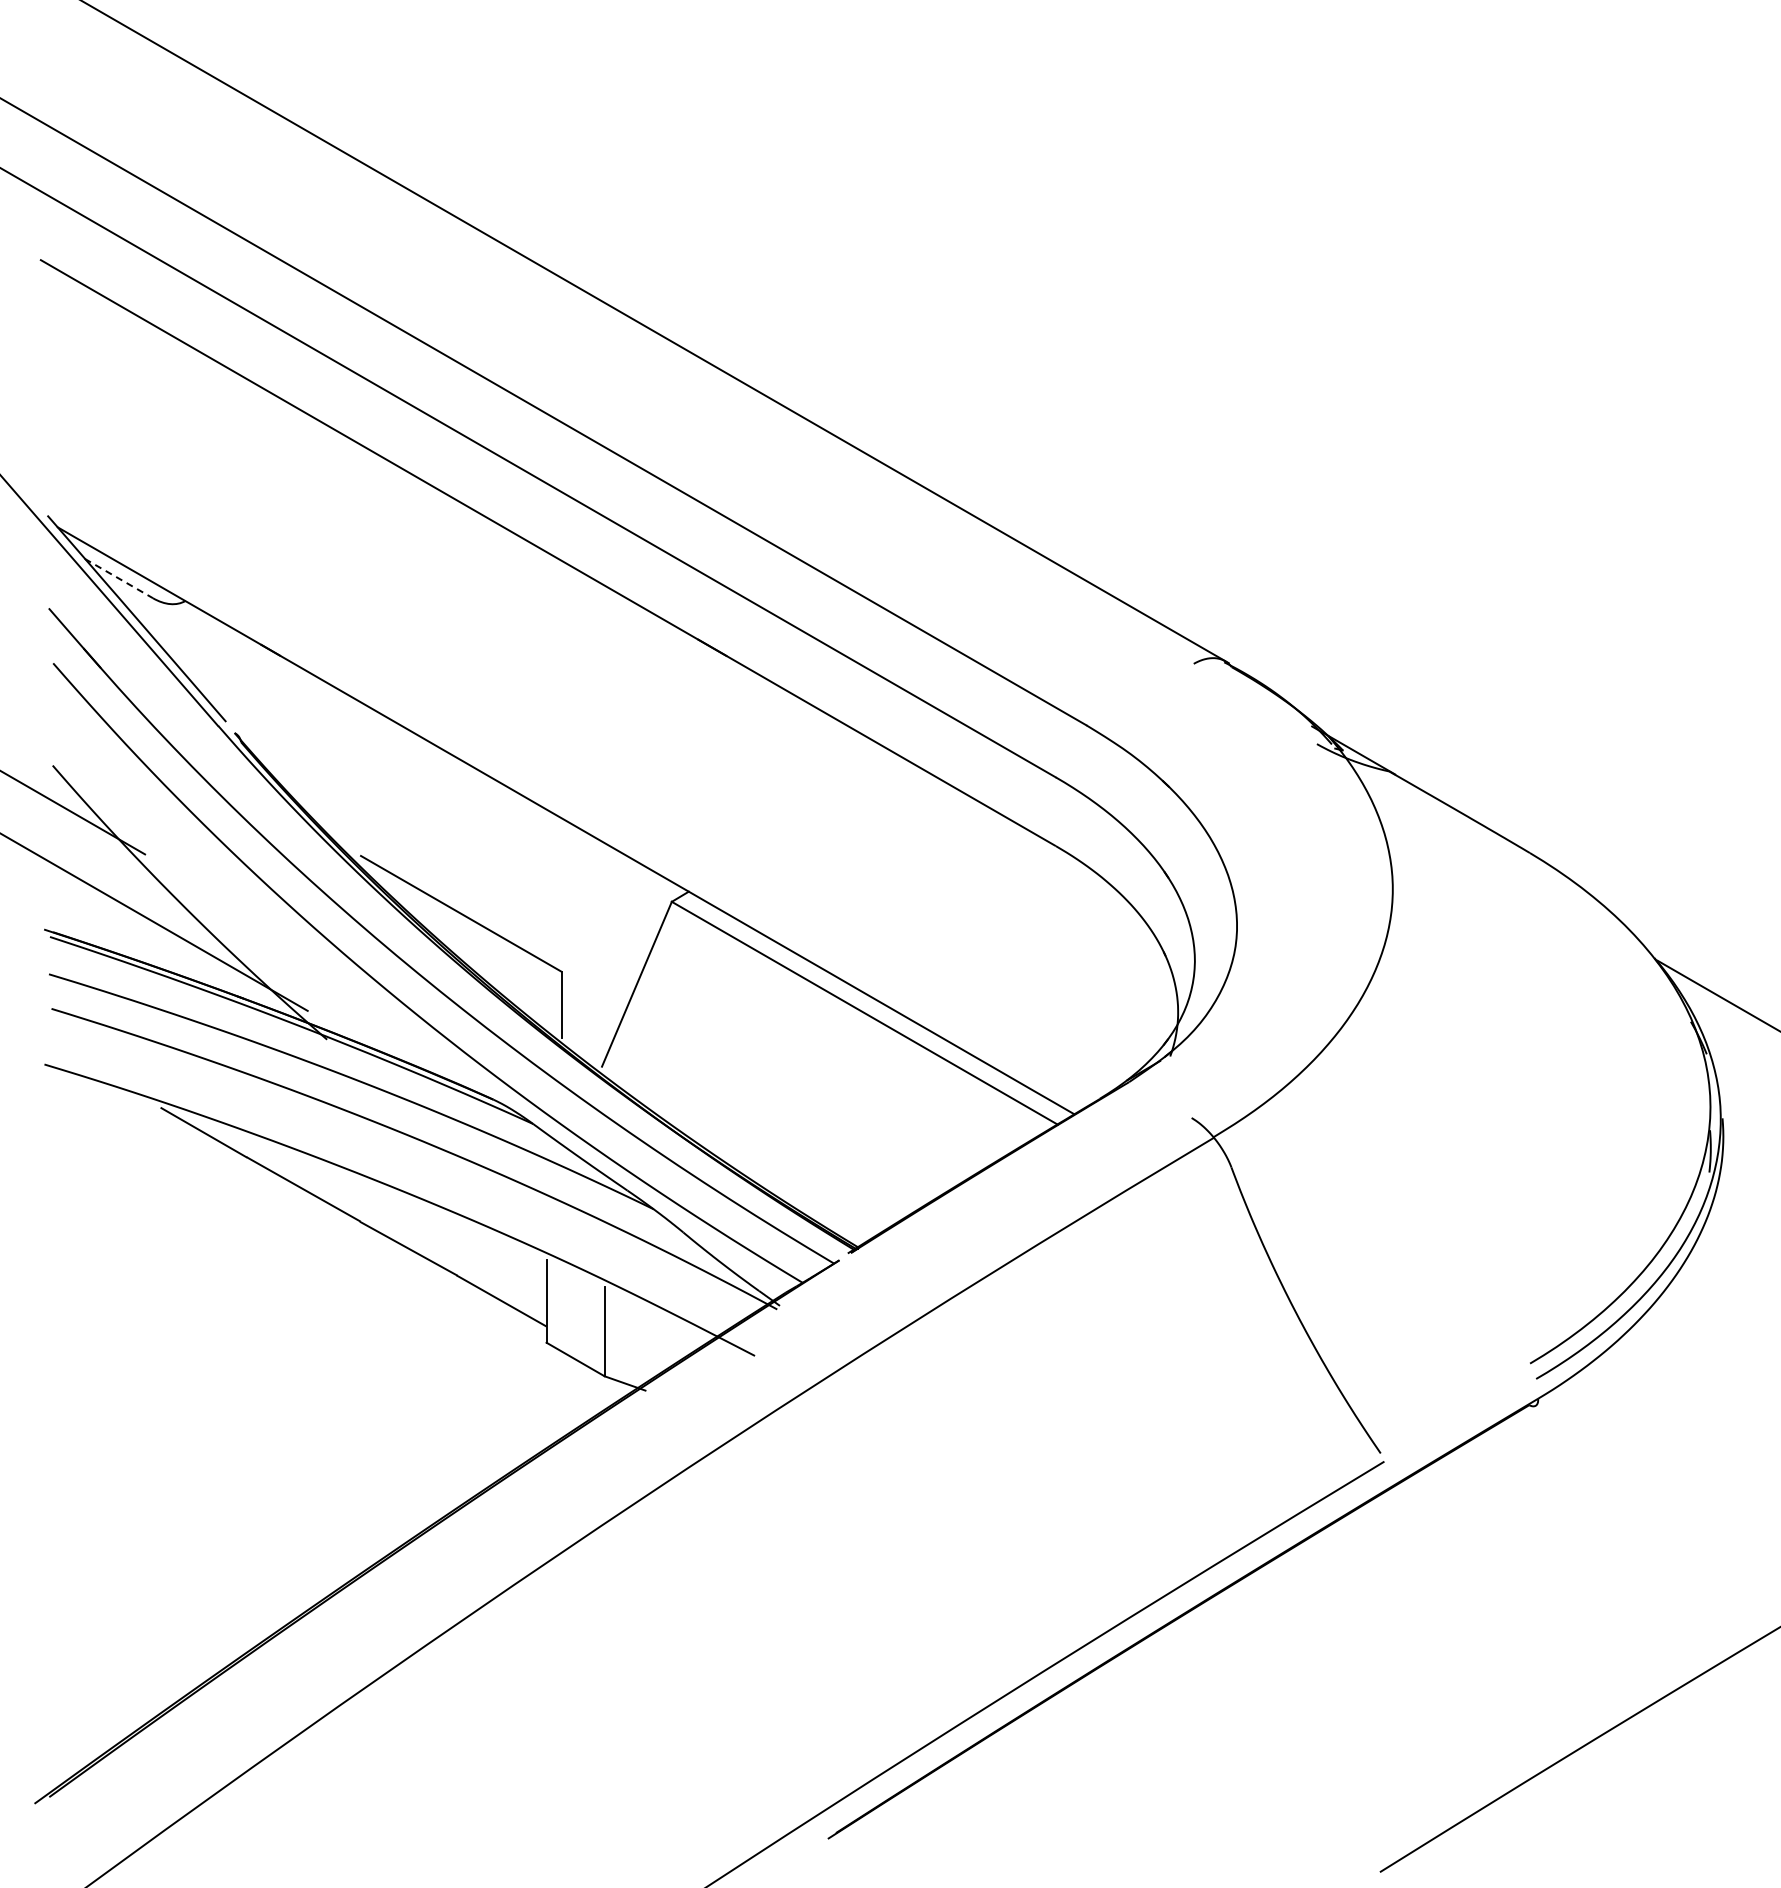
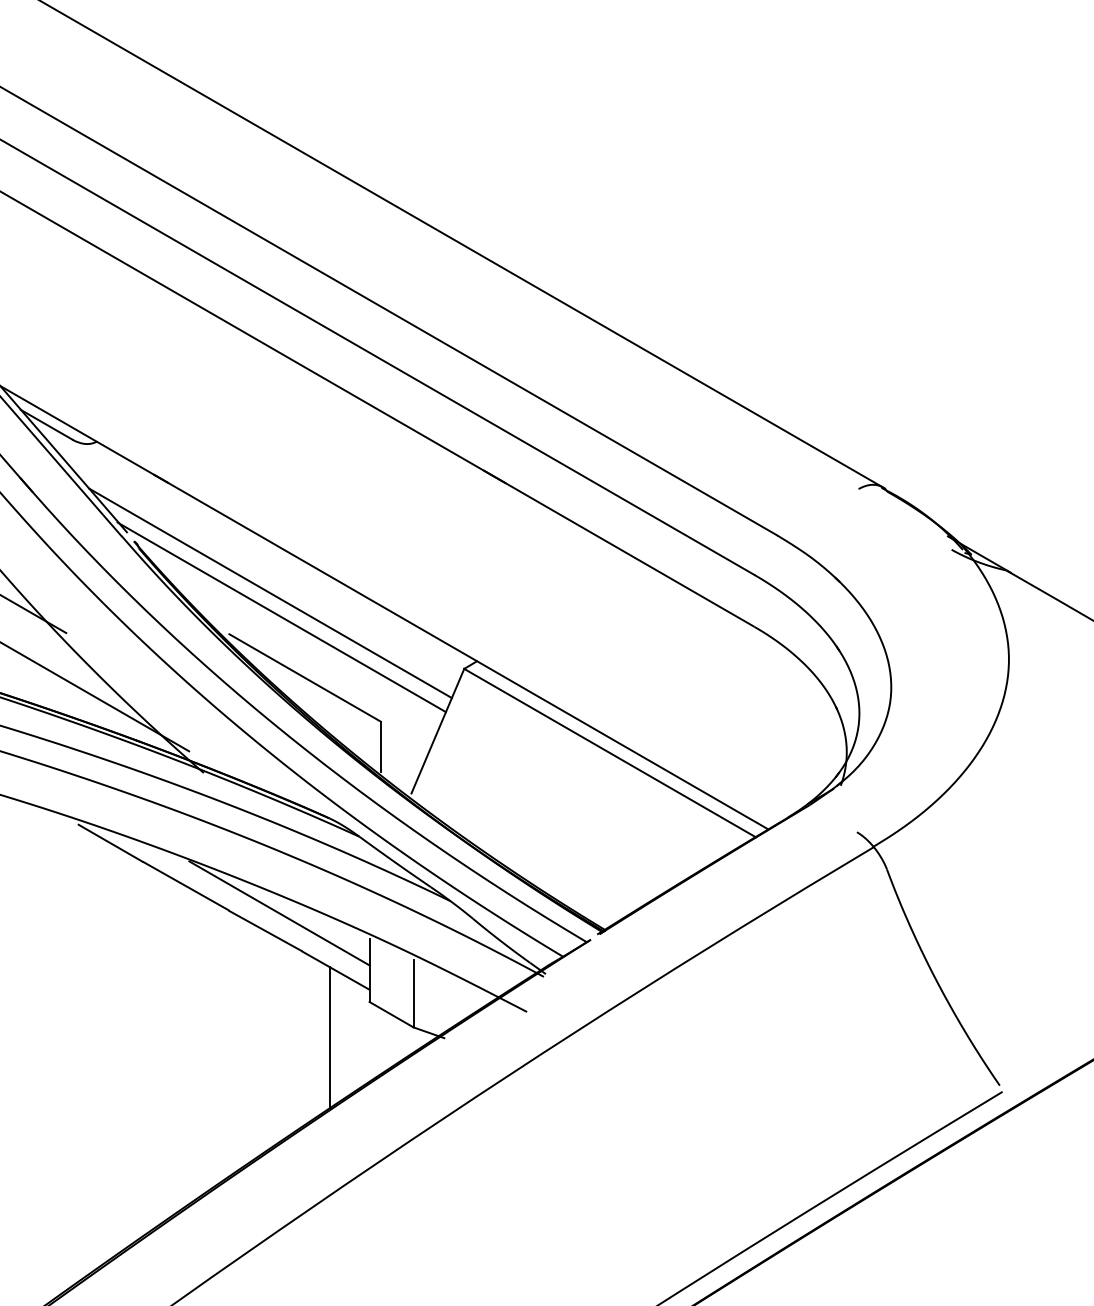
line: (119, 578) -> (46, 424), dashed -> solid
line: (415, 801) -> (270, 593), added
line: (430, 833) -> (281, 617), added
line: (426, 1225) -> (278, 913), added
line: (494, 1389) -> (330, 1037), added

